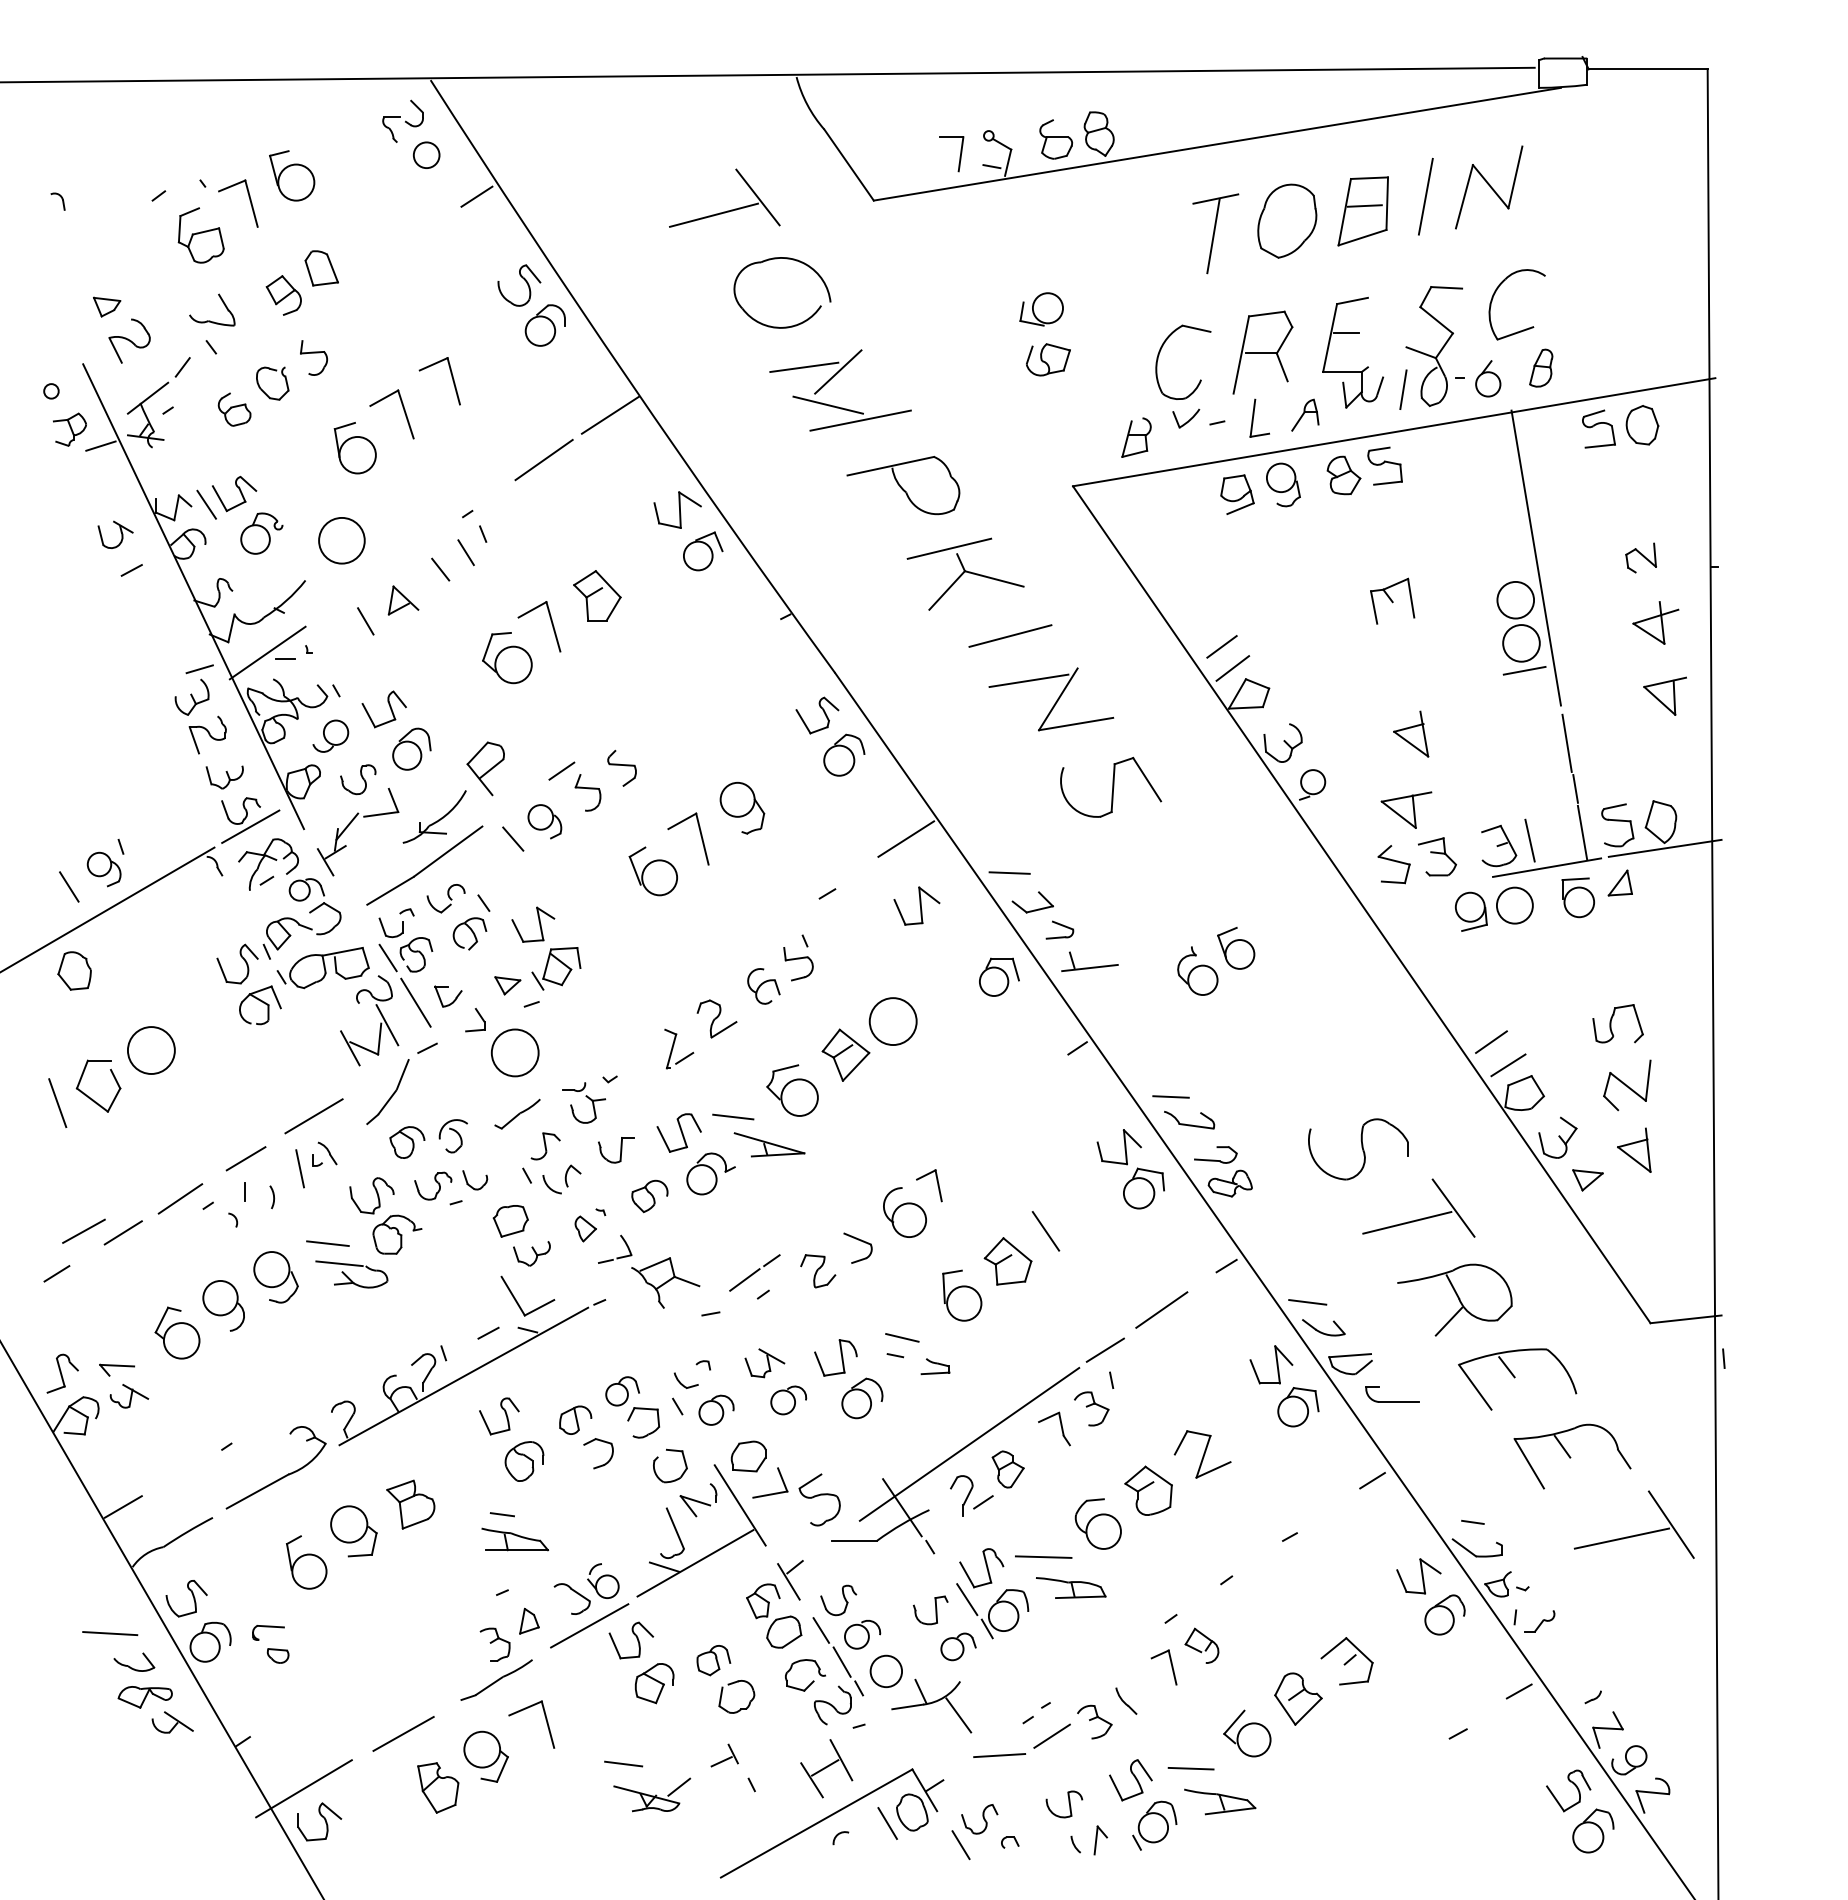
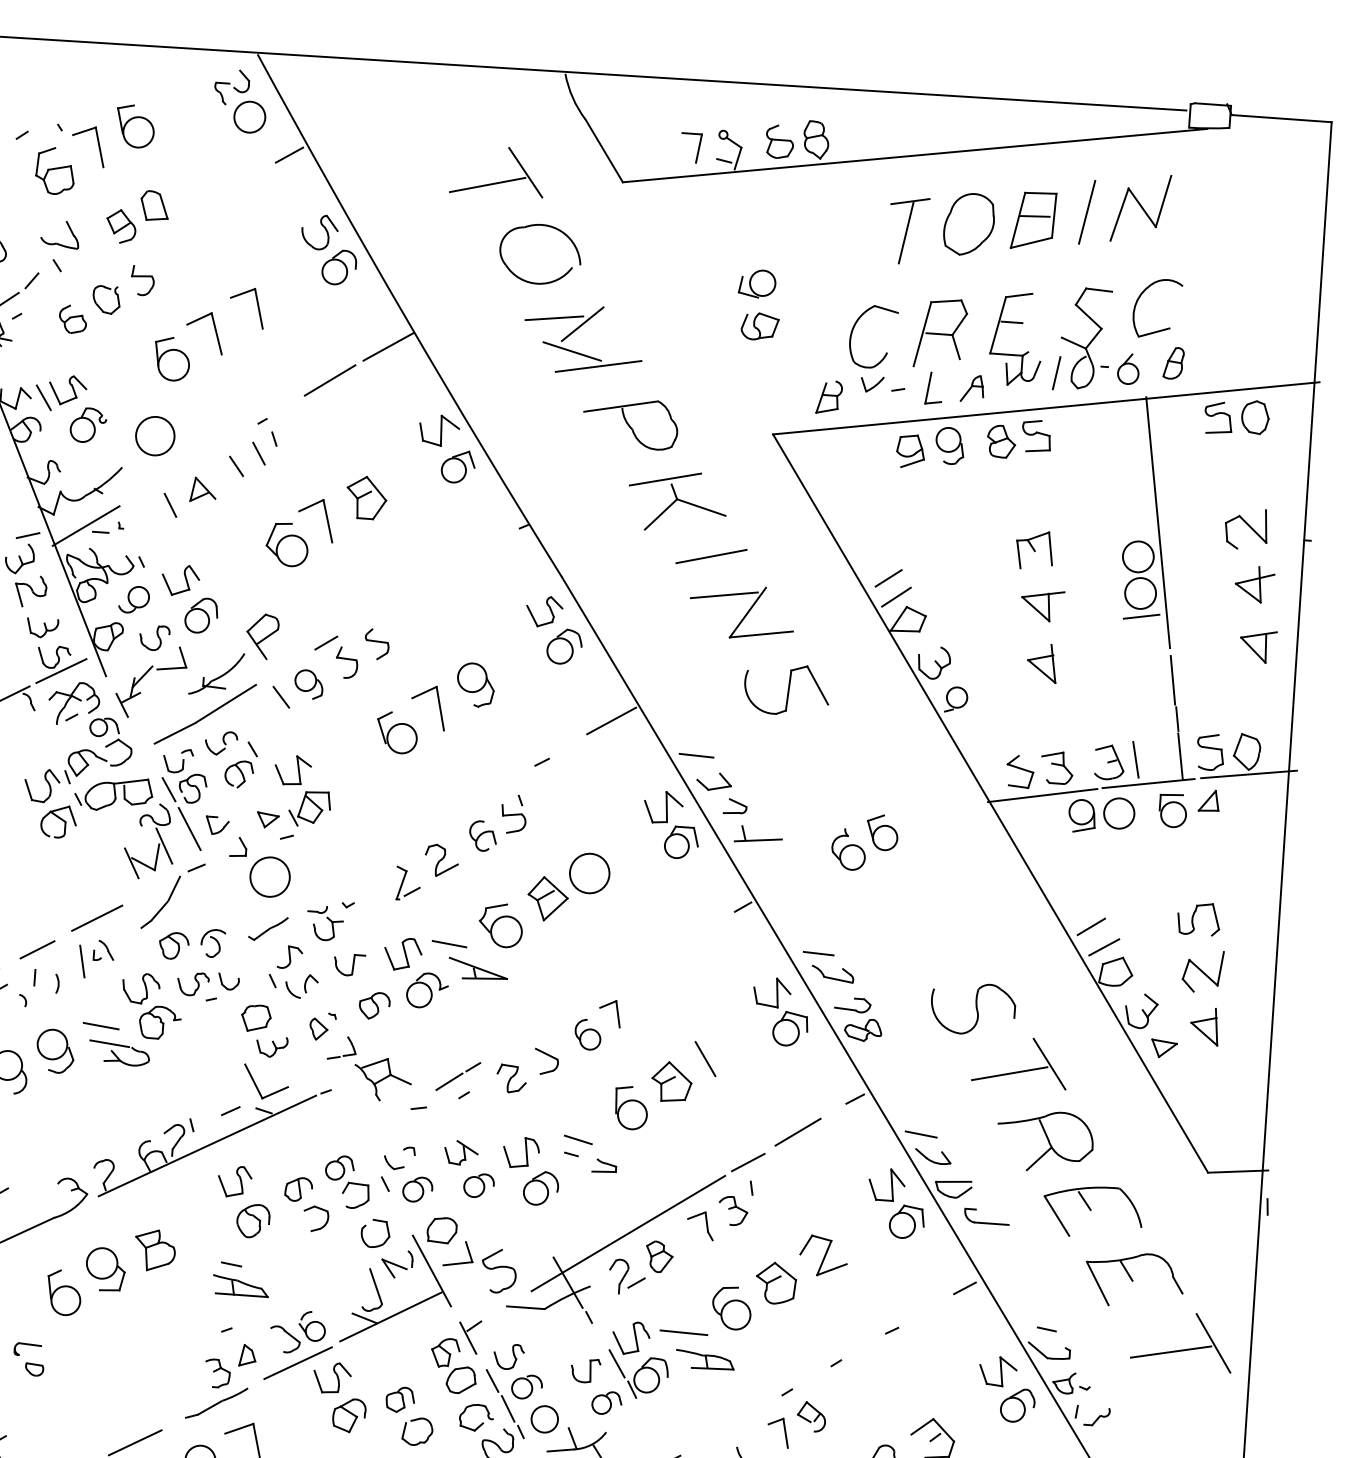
circle: (426, 155) -> (249, 117), size x1.43
part: (1640, 557) -> (1245, 528), size x1.67
part: (1406, 809) -> (1042, 605), moved
line: (1422, 890) -> (1042, 795), added
part: (916, 905) -> (663, 806), moved
part: (904, 1212) -> (587, 1034), size x0.71

